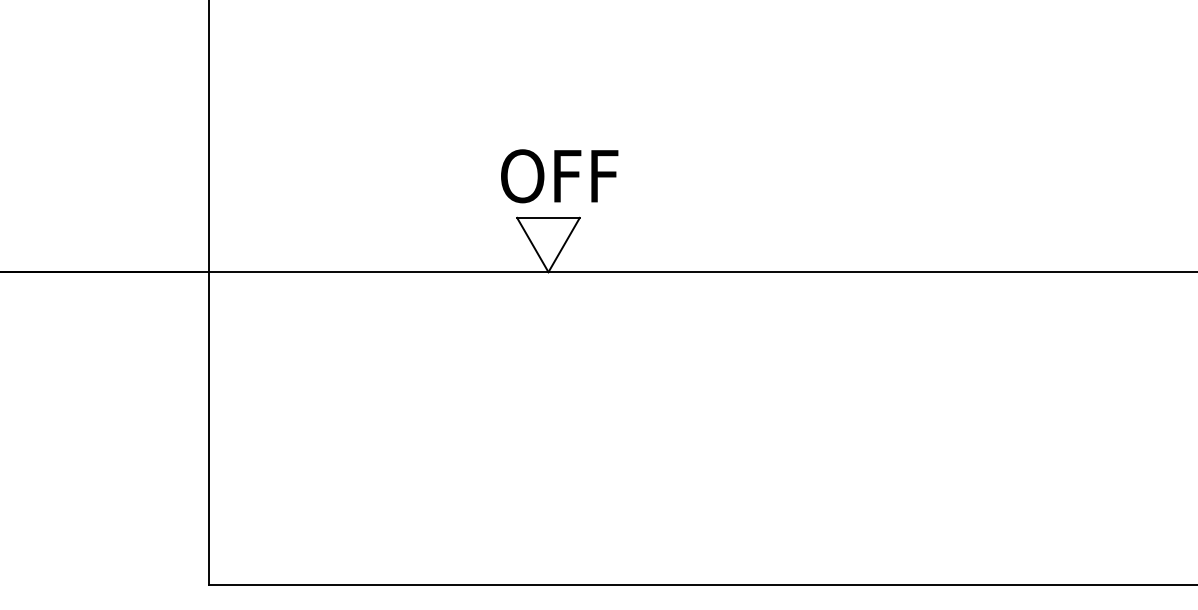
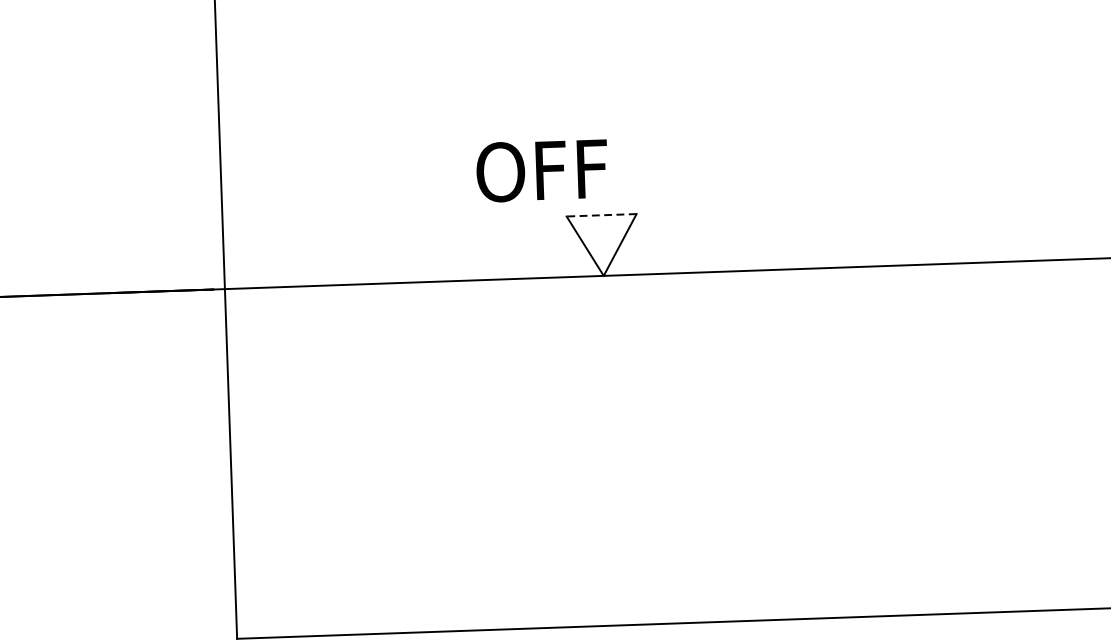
text: (559, 176) -> (541, 171), moved
line: (548, 217) -> (601, 214), solid -> dashed

